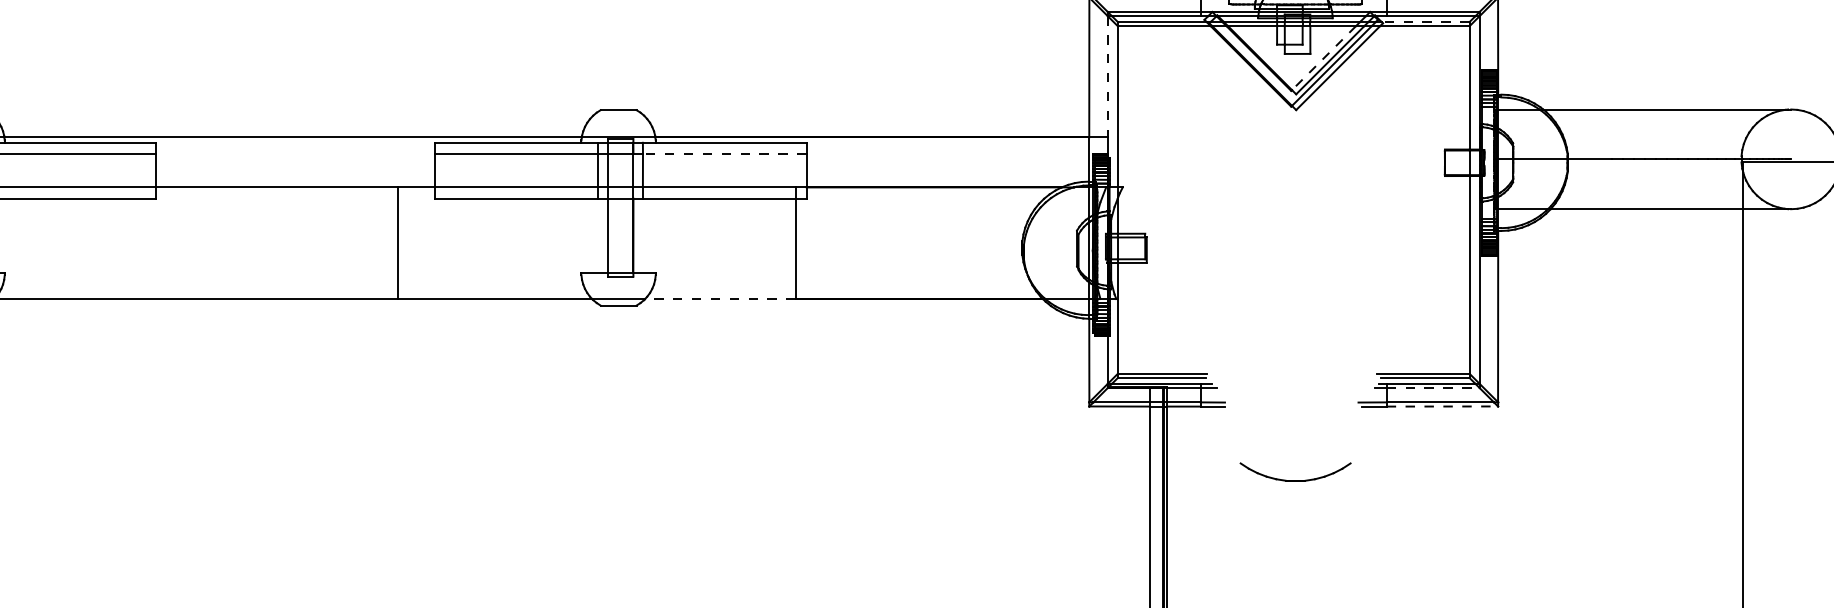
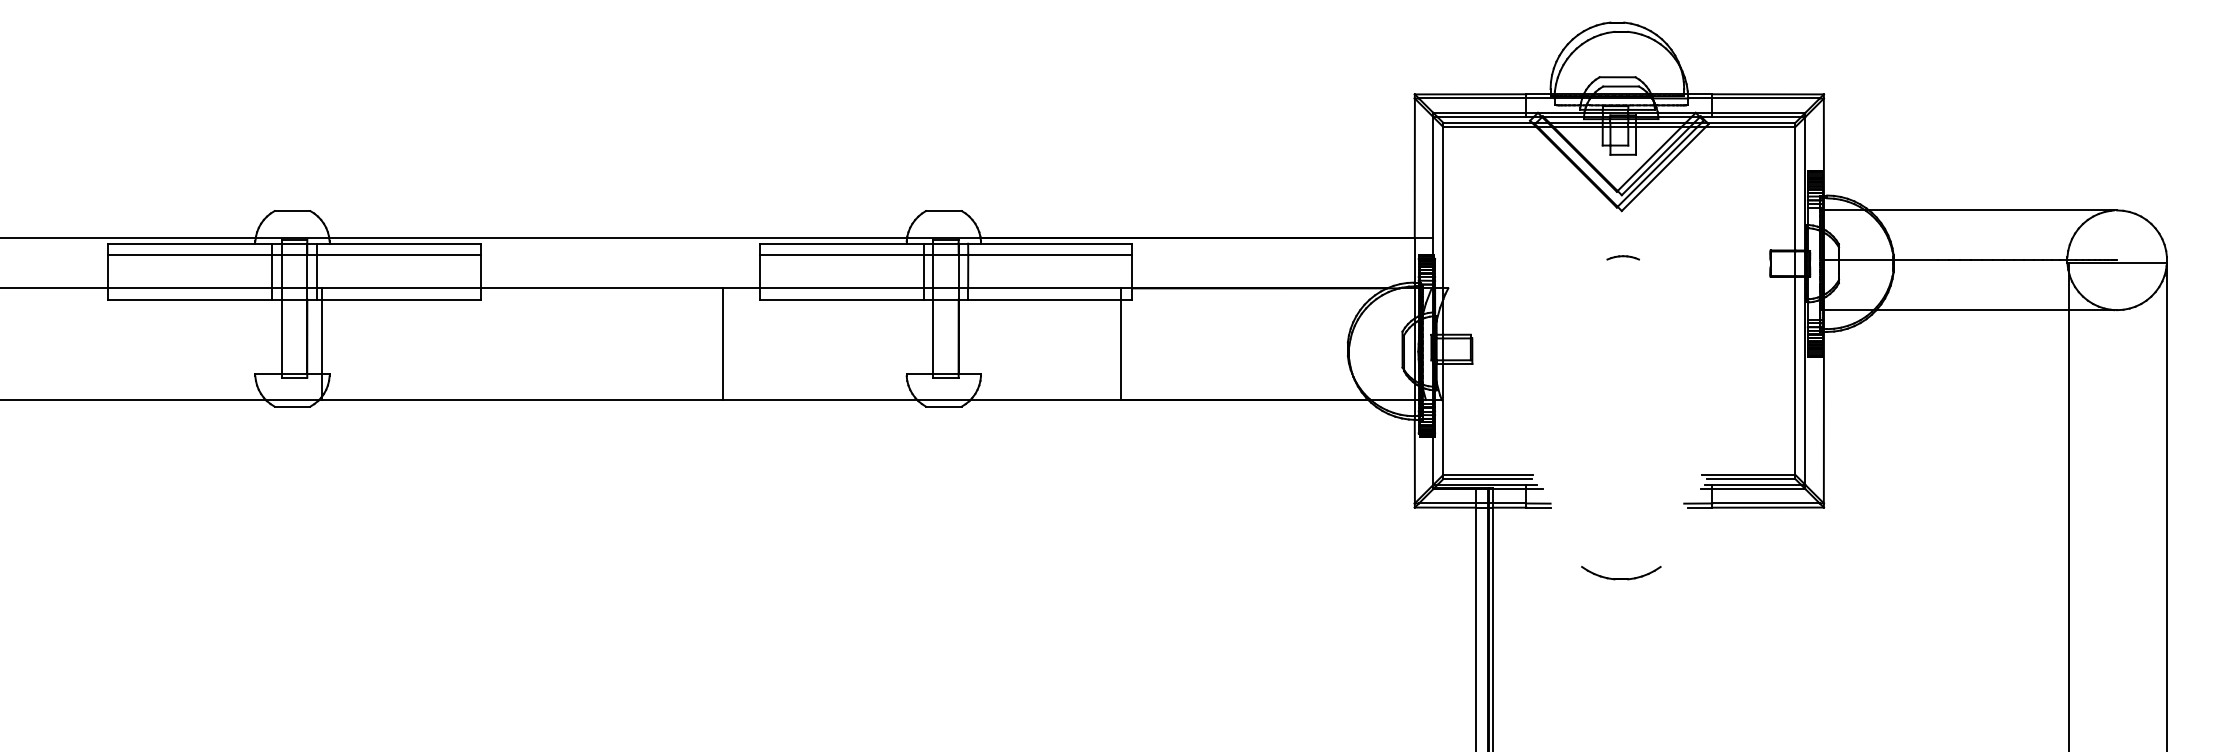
line: (1424, 21) -> (1750, 122), dashed -> solid
line: (1323, 58) -> (1649, 159), dashed -> solid
line: (1107, 76) -> (1433, 177), dashed -> solid
line: (725, 153) -> (1050, 254), dashed -> solid
part: (1296, 156) -> (1622, 257), added
line: (720, 299) -> (1045, 400), dashed -> solid
line: (1433, 388) -> (1759, 489), dashed -> solid
line: (1442, 406) -> (1768, 507), dashed -> solid
part: (1295, 471) -> (1621, 572), size x0.71

